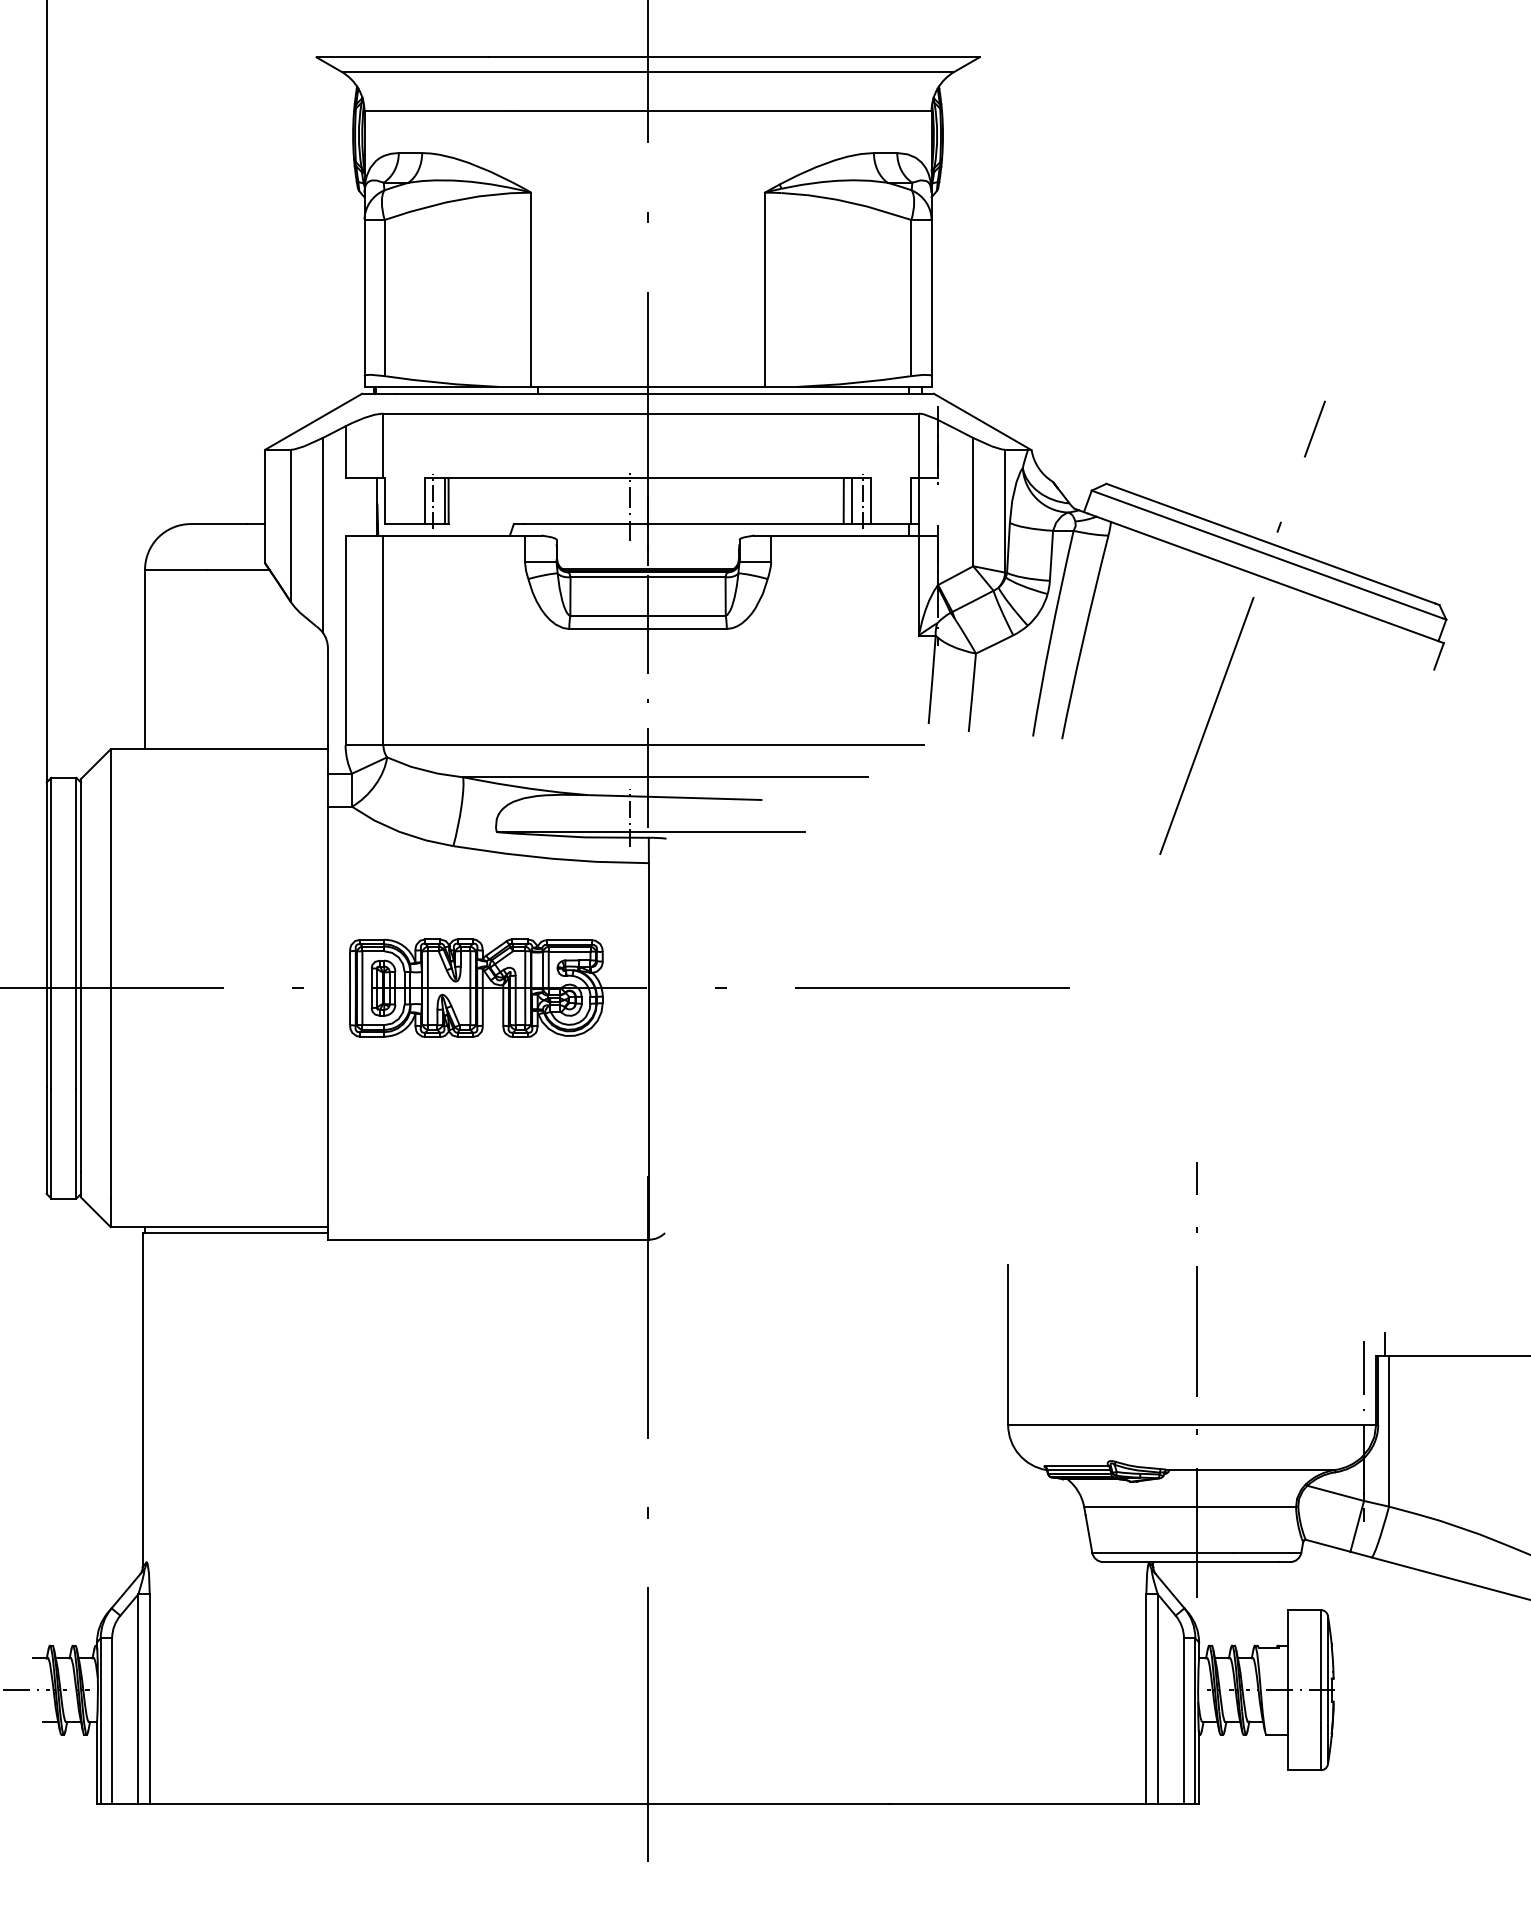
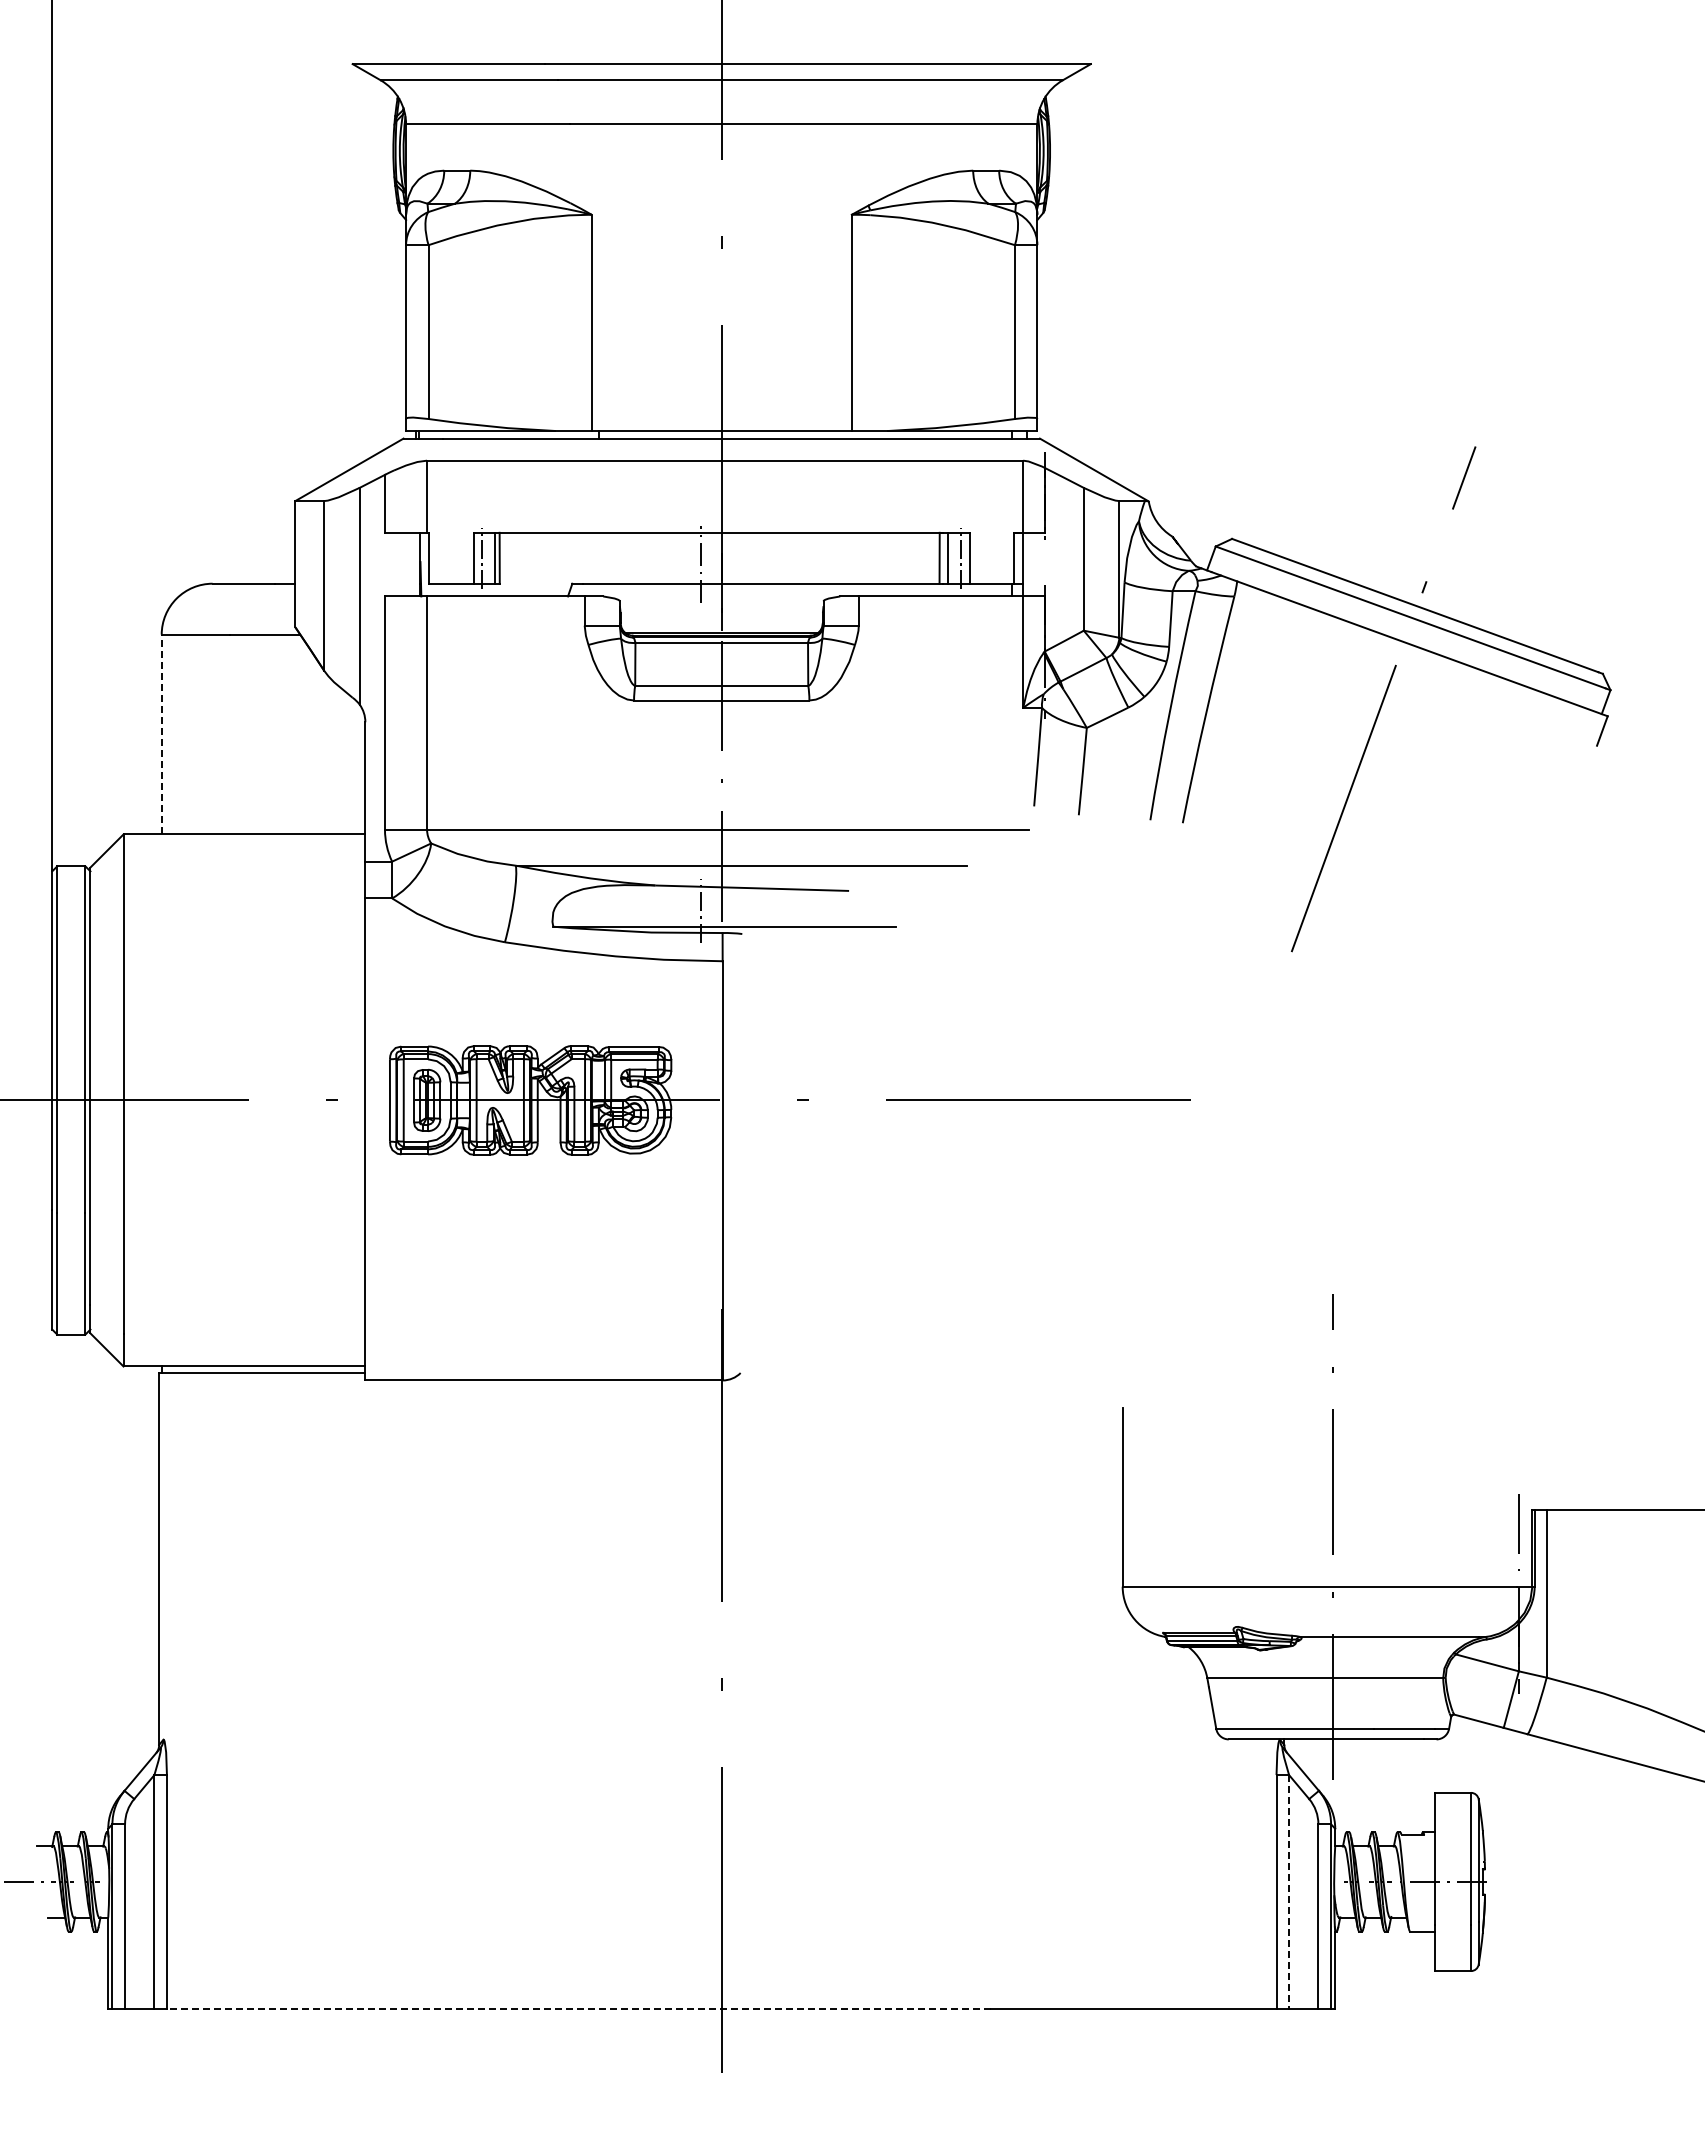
line: (144, 659) -> (161, 734), solid -> dashed
line: (1385, 1344) -> (1542, 1497), removed
line: (1158, 1699) -> (1289, 1892), solid -> dashed
line: (519, 1804) -> (578, 2009), solid -> dashed

